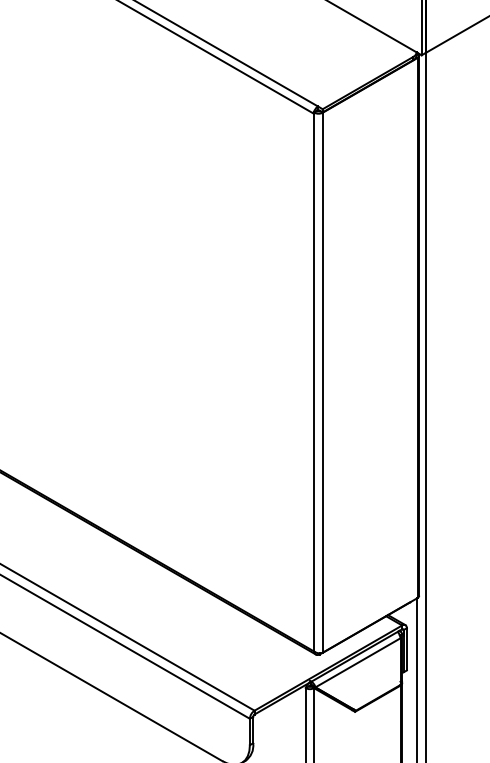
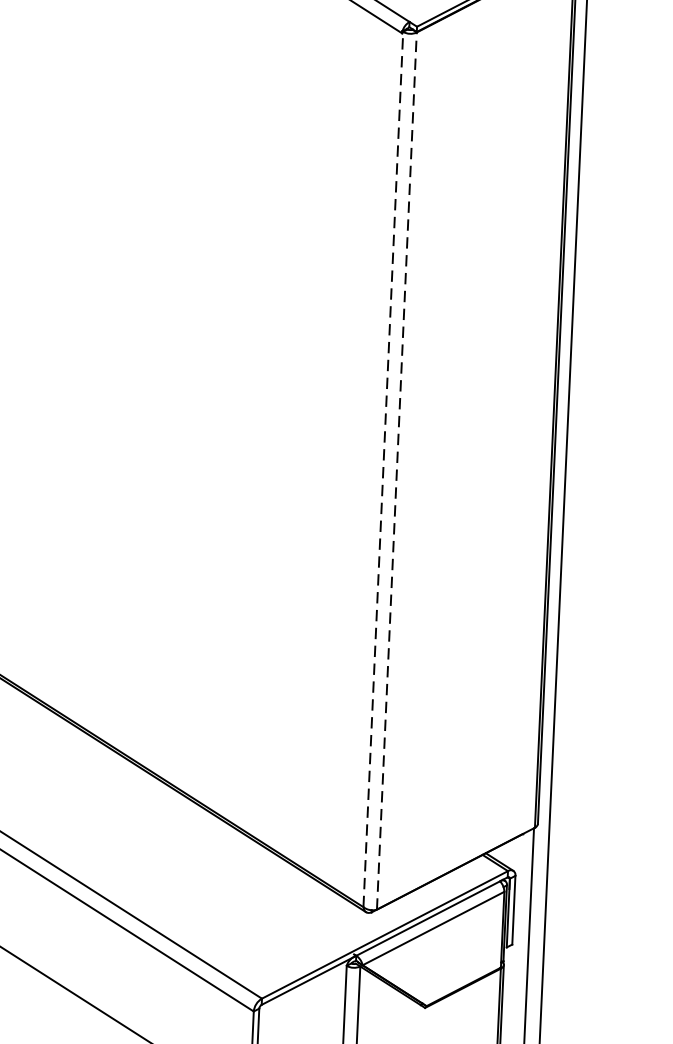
line: (314, 381) -> (383, 468), solid -> dashed
line: (322, 382) -> (396, 470), solid -> dashed

